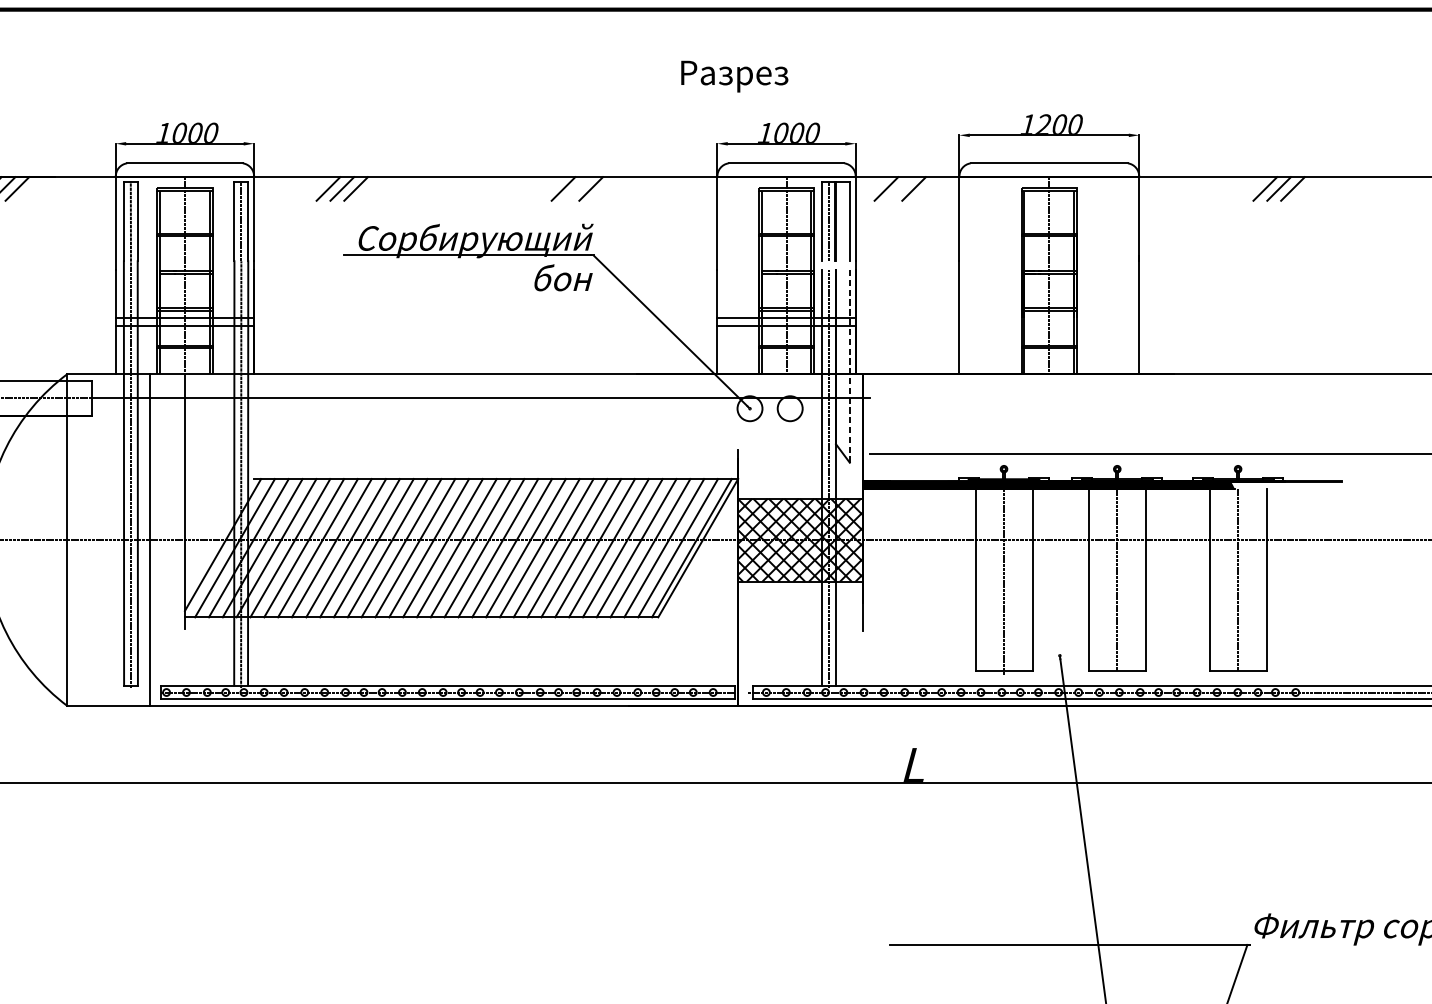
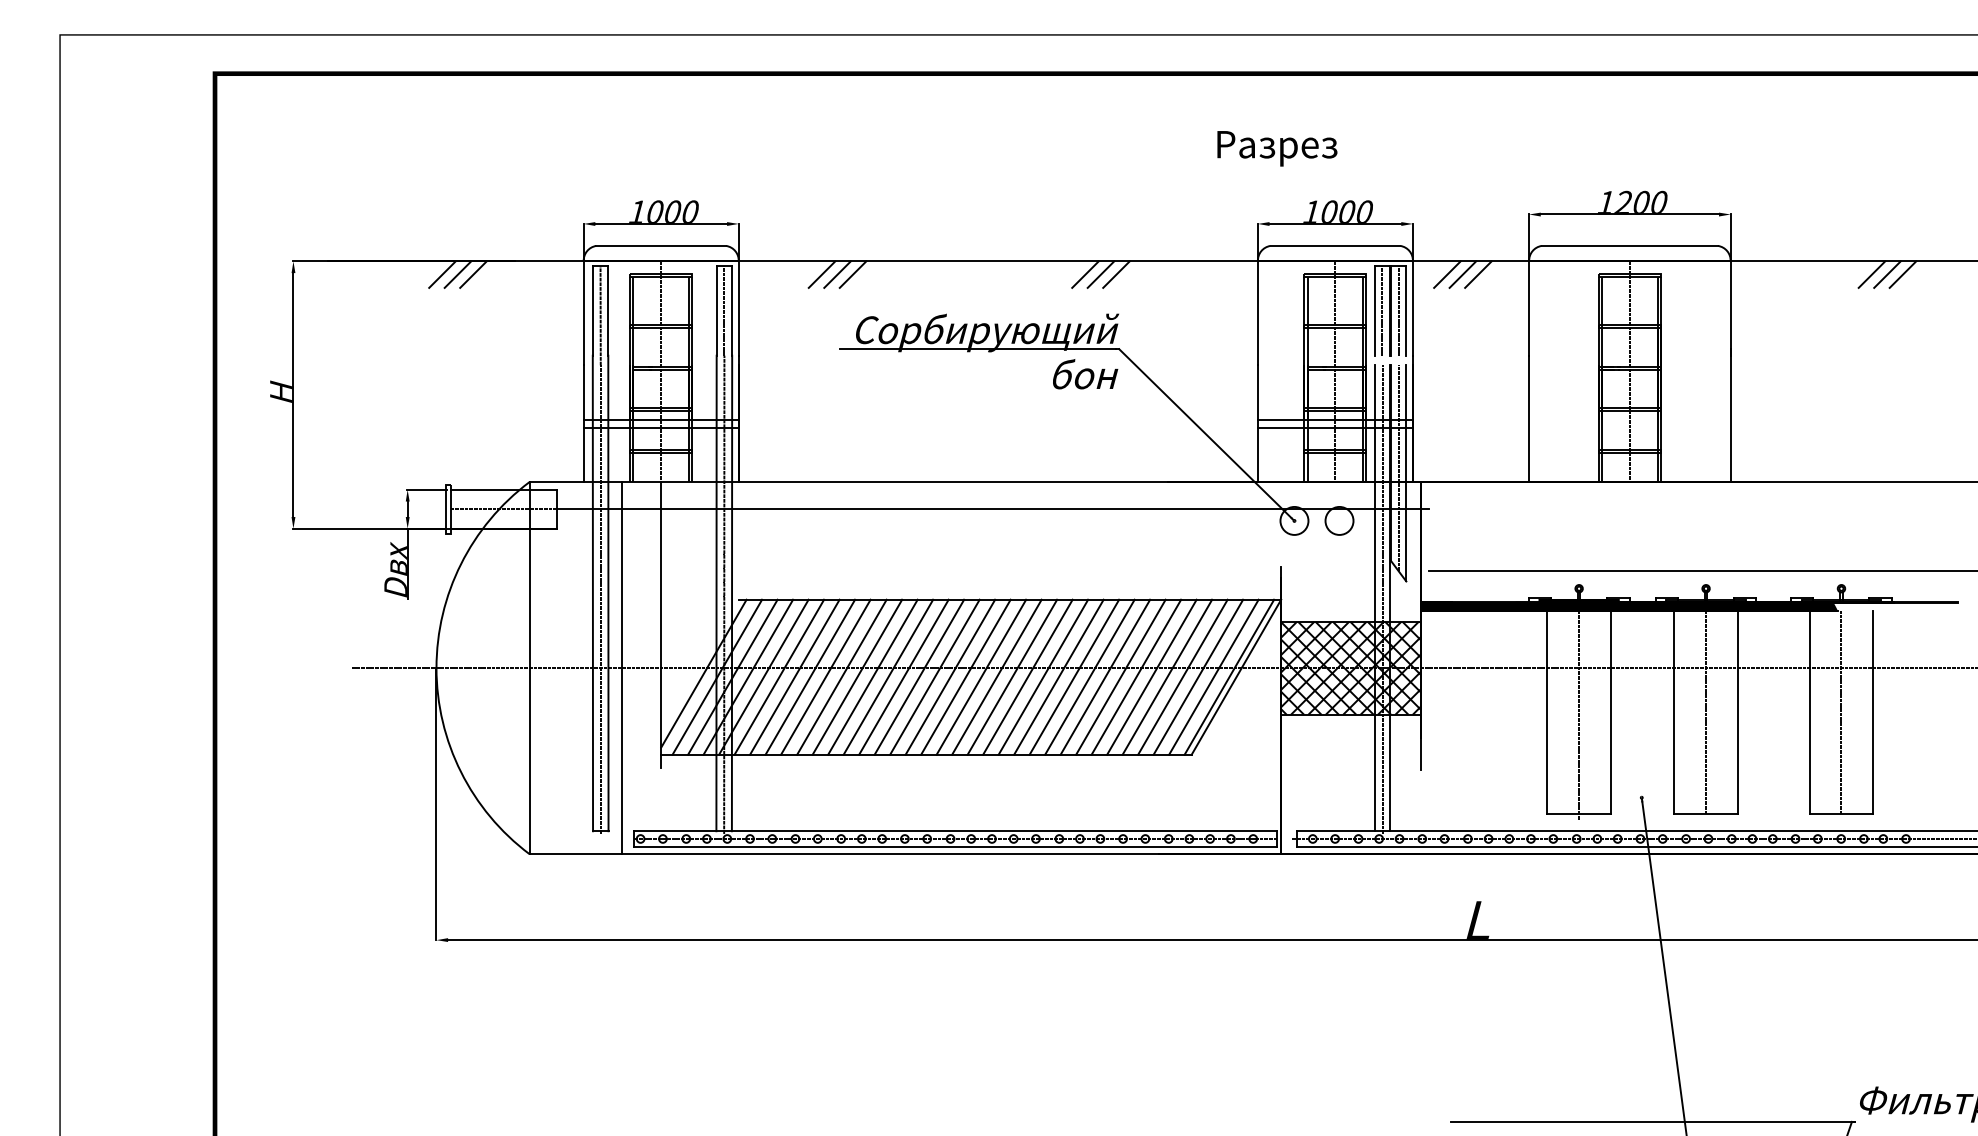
line: (576, 188) -> (1100, 274), added
line: (899, 188) -> (1462, 274), added
line: (842, 220) -> (1398, 310), added
line: (842, 361) -> (1398, 468), added
line: (849, 365) -> (1406, 472), dashed -> solid

